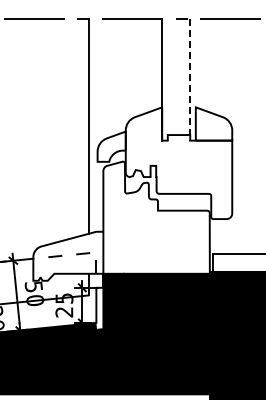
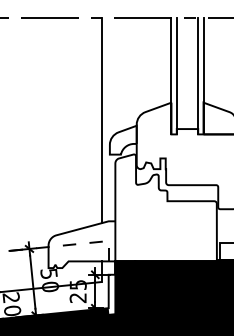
line: (167, 79) -> (176, 76), added
line: (190, 79) -> (198, 76), dashed -> solid
line: (195, 79) -> (203, 76), added

